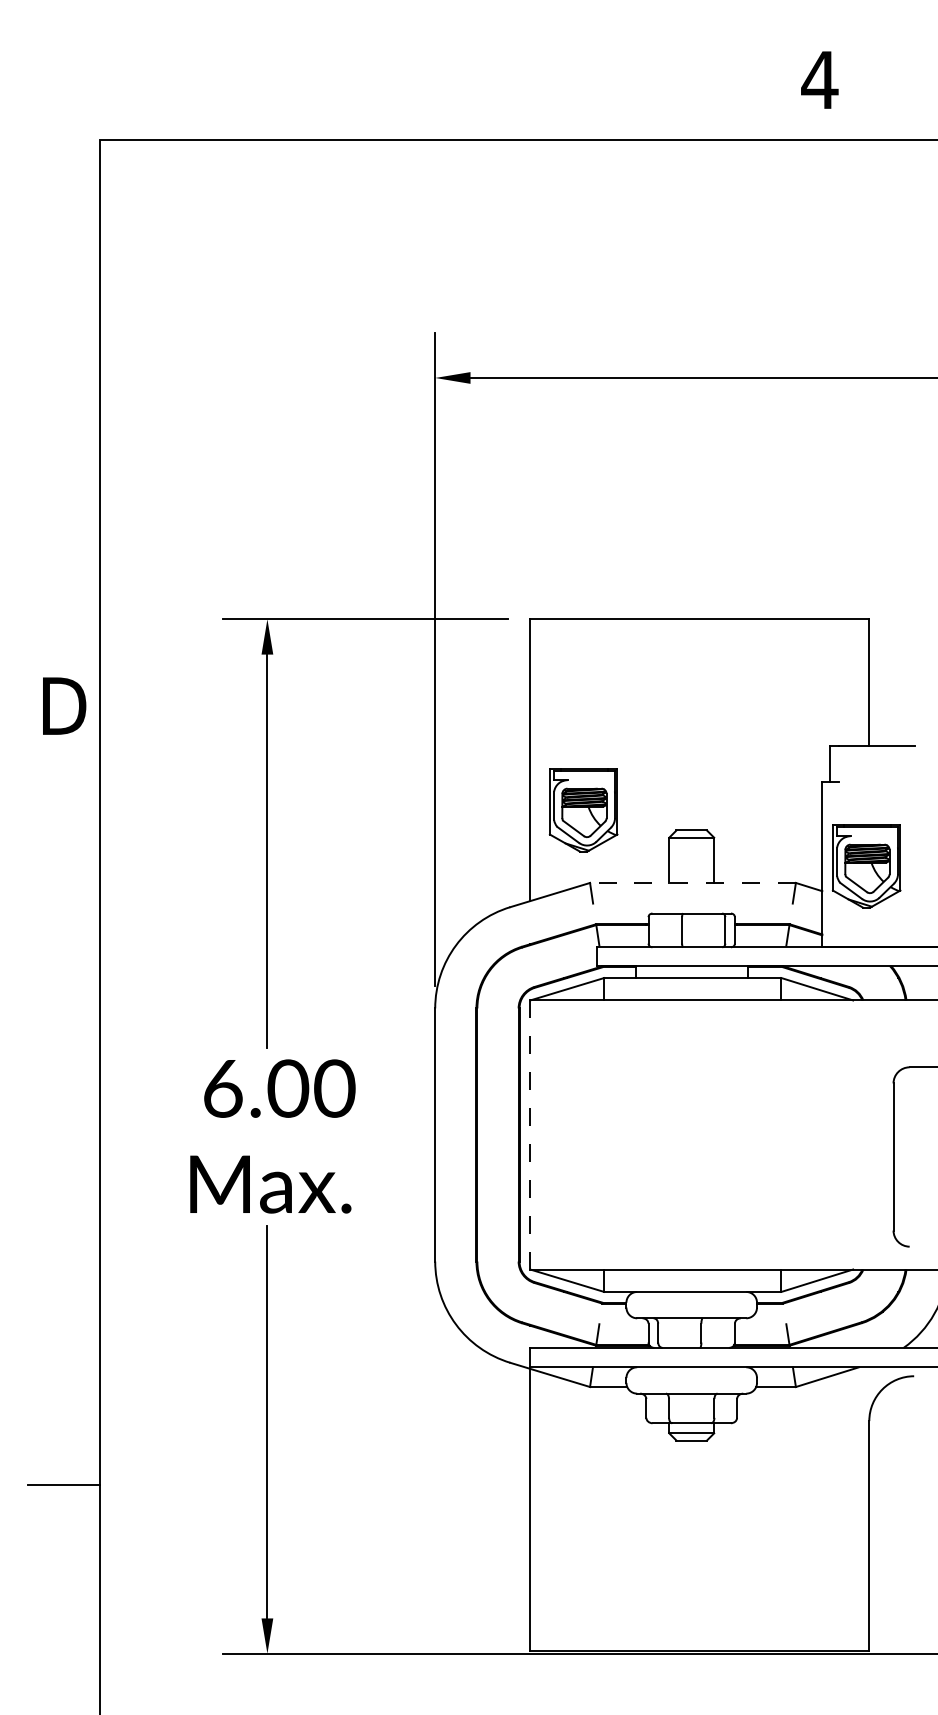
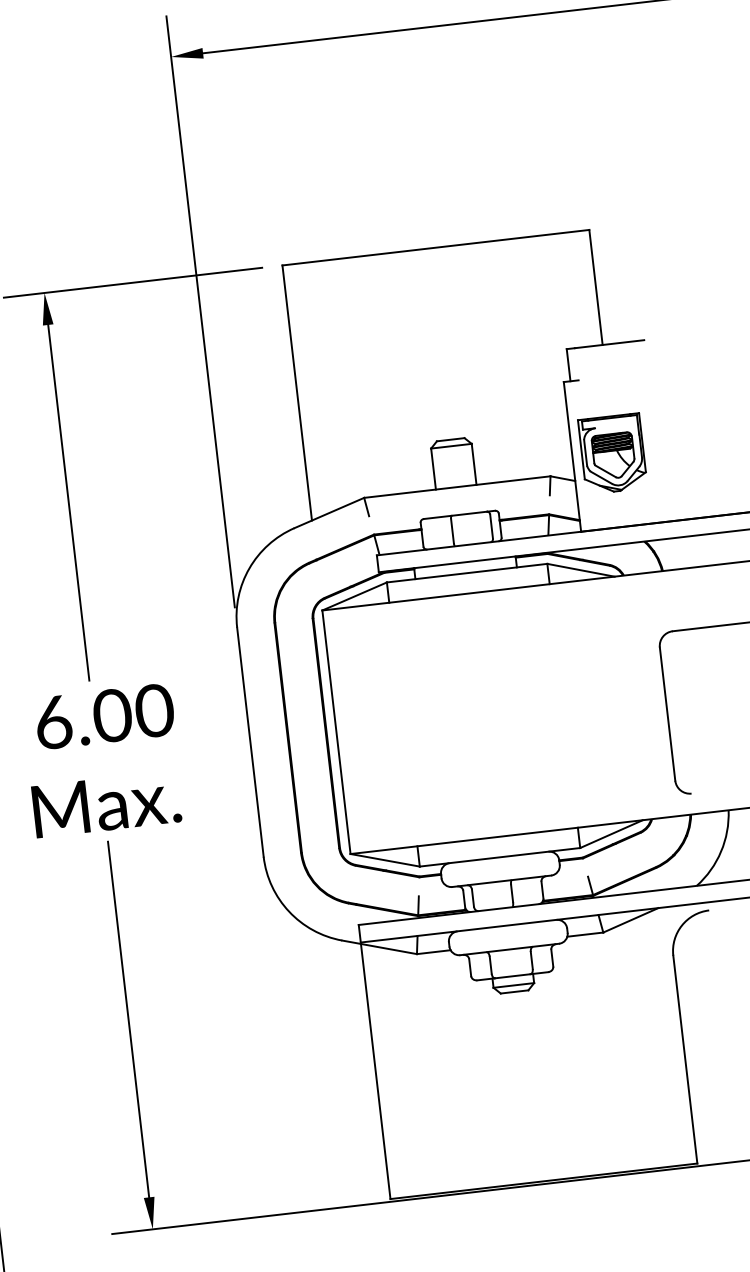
part: (583, 810) -> (350, 432), removed
line: (692, 882) -> (456, 486), dashed -> solid
line: (530, 1134) -> (336, 731), dashed -> solid

